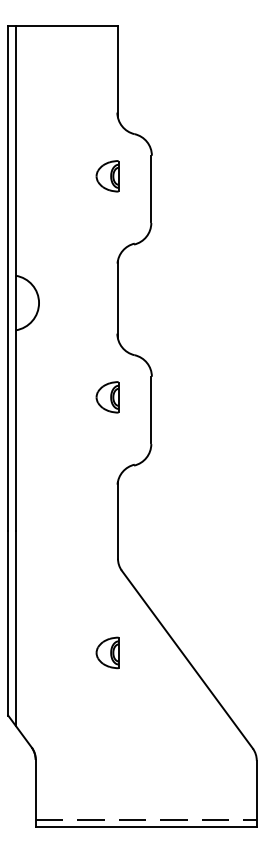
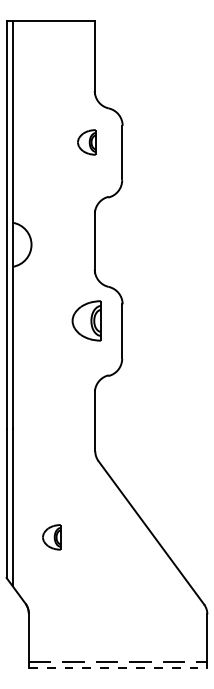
part: (107, 396) -> (86, 320), size x1.6
part: (107, 653) -> (51, 537), moved
line: (146, 827) -> (118, 668), solid -> dashed

